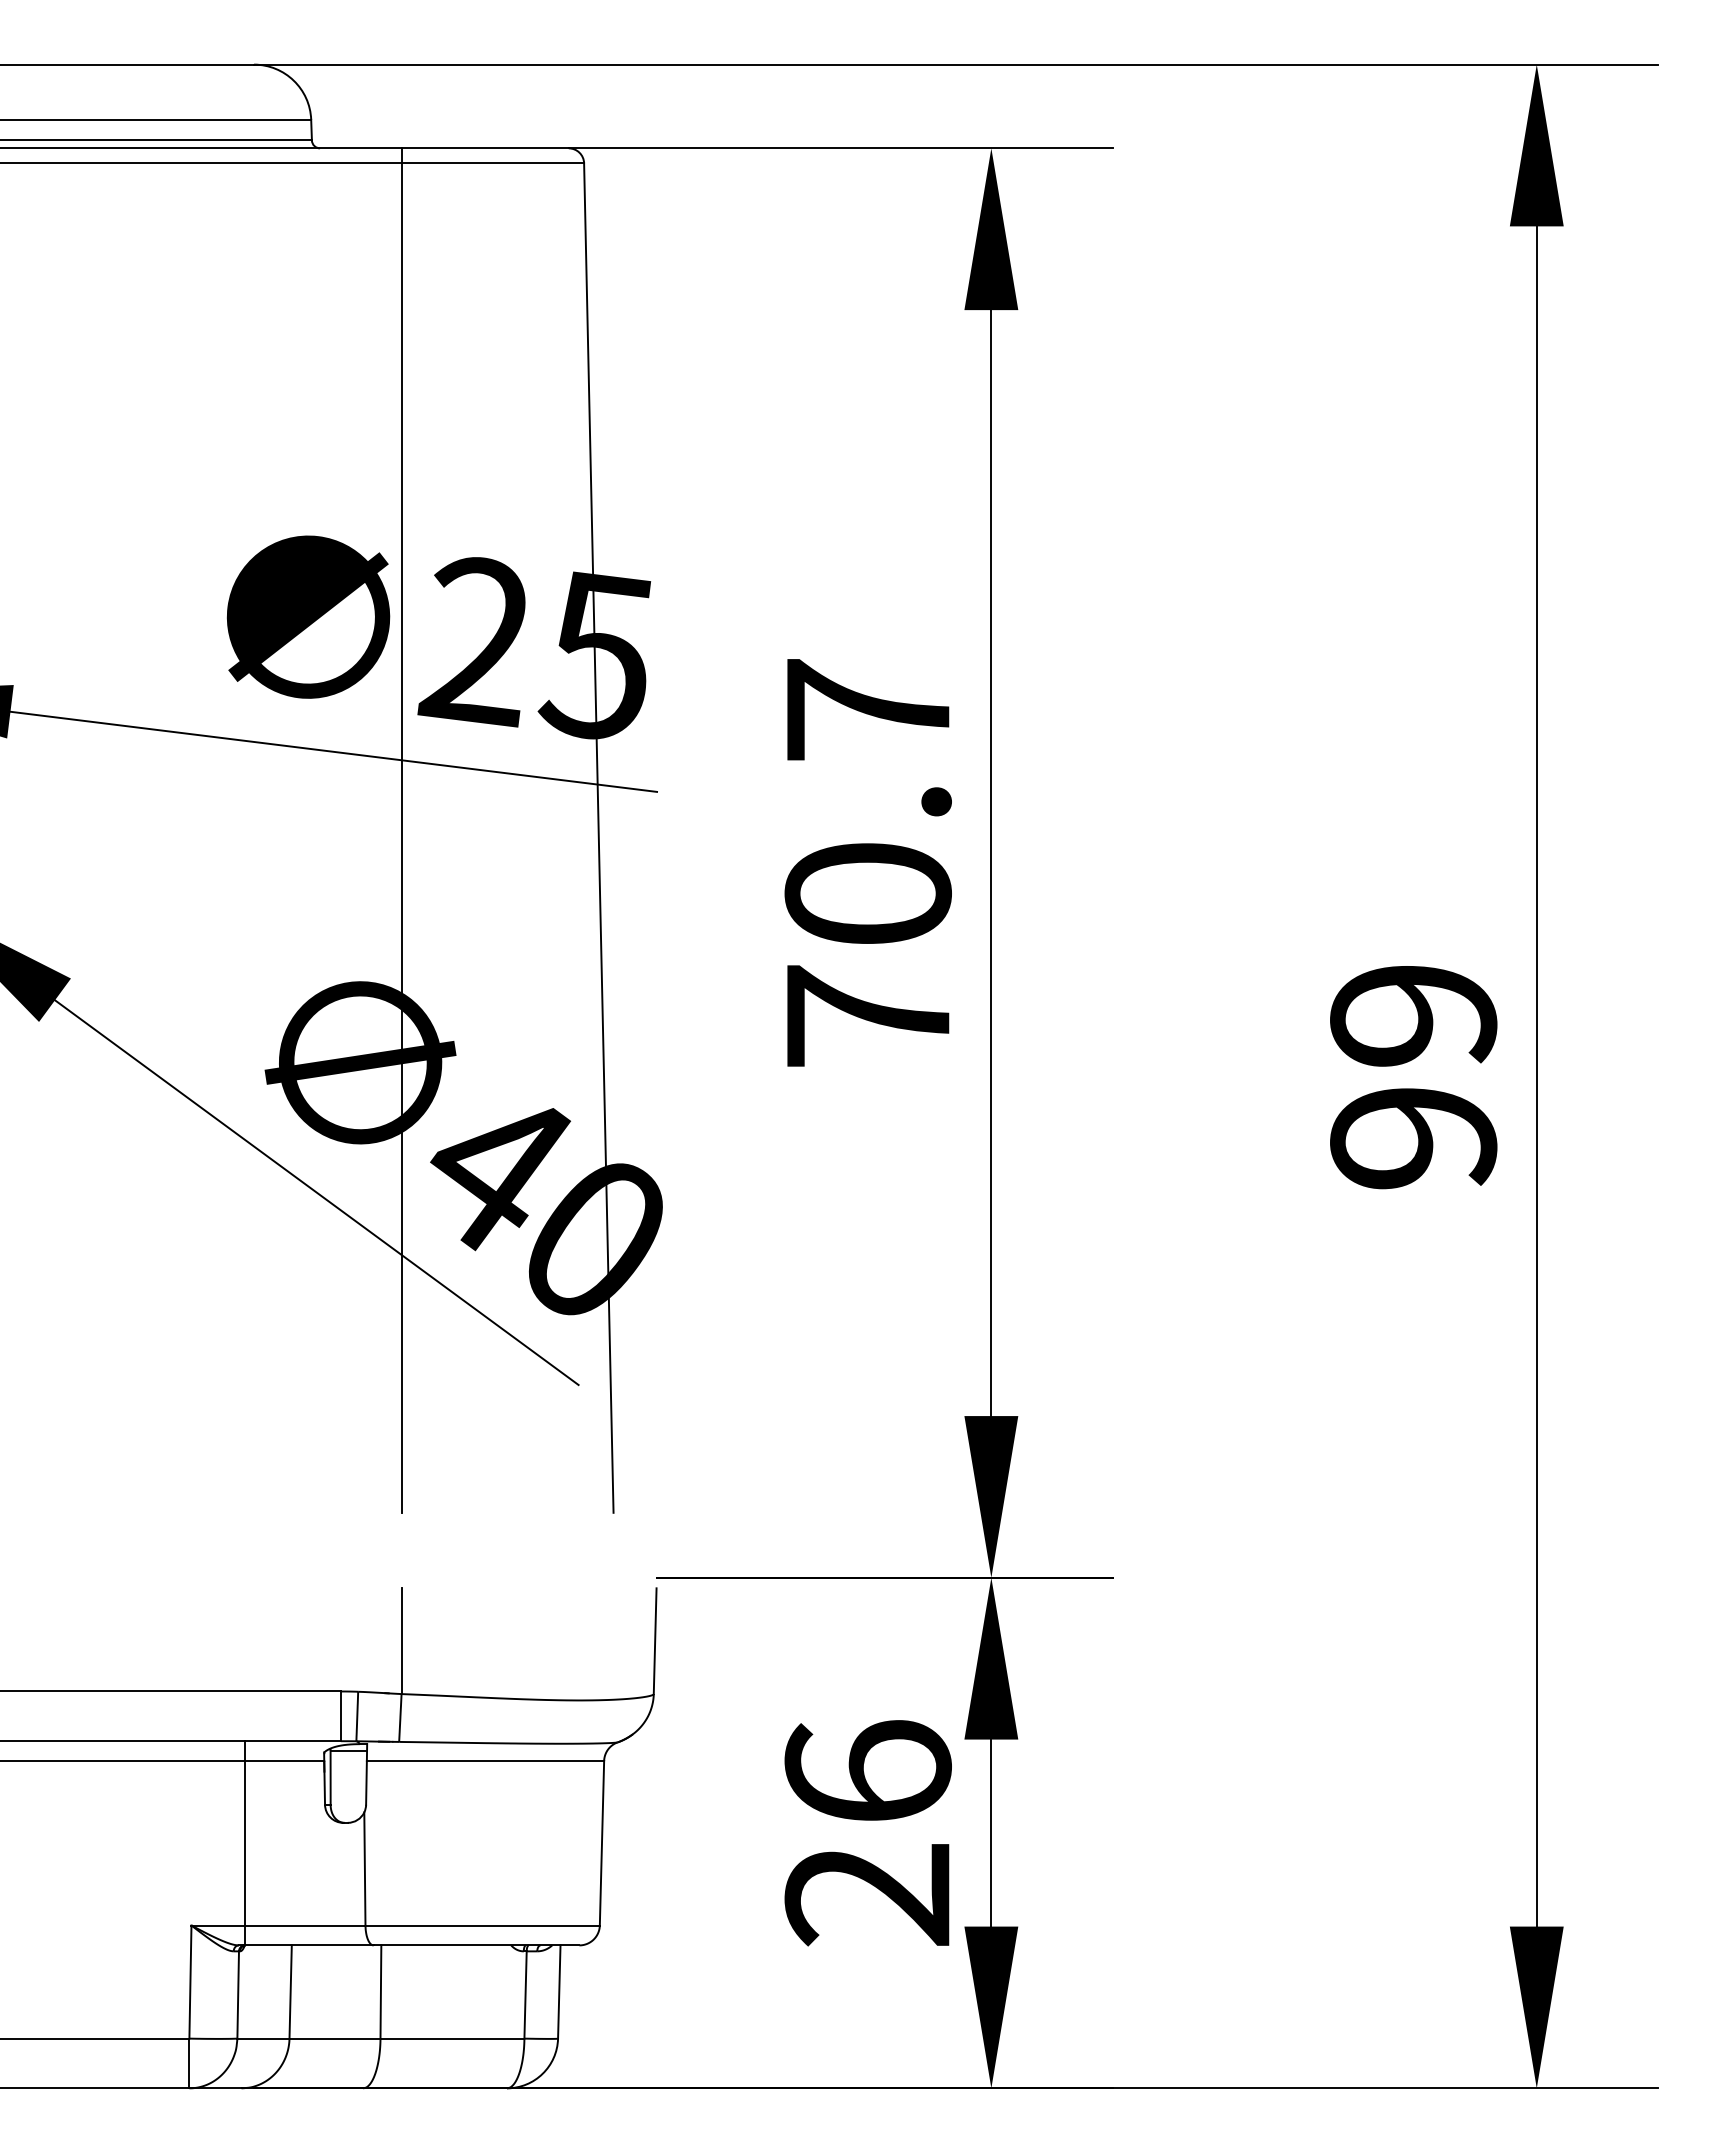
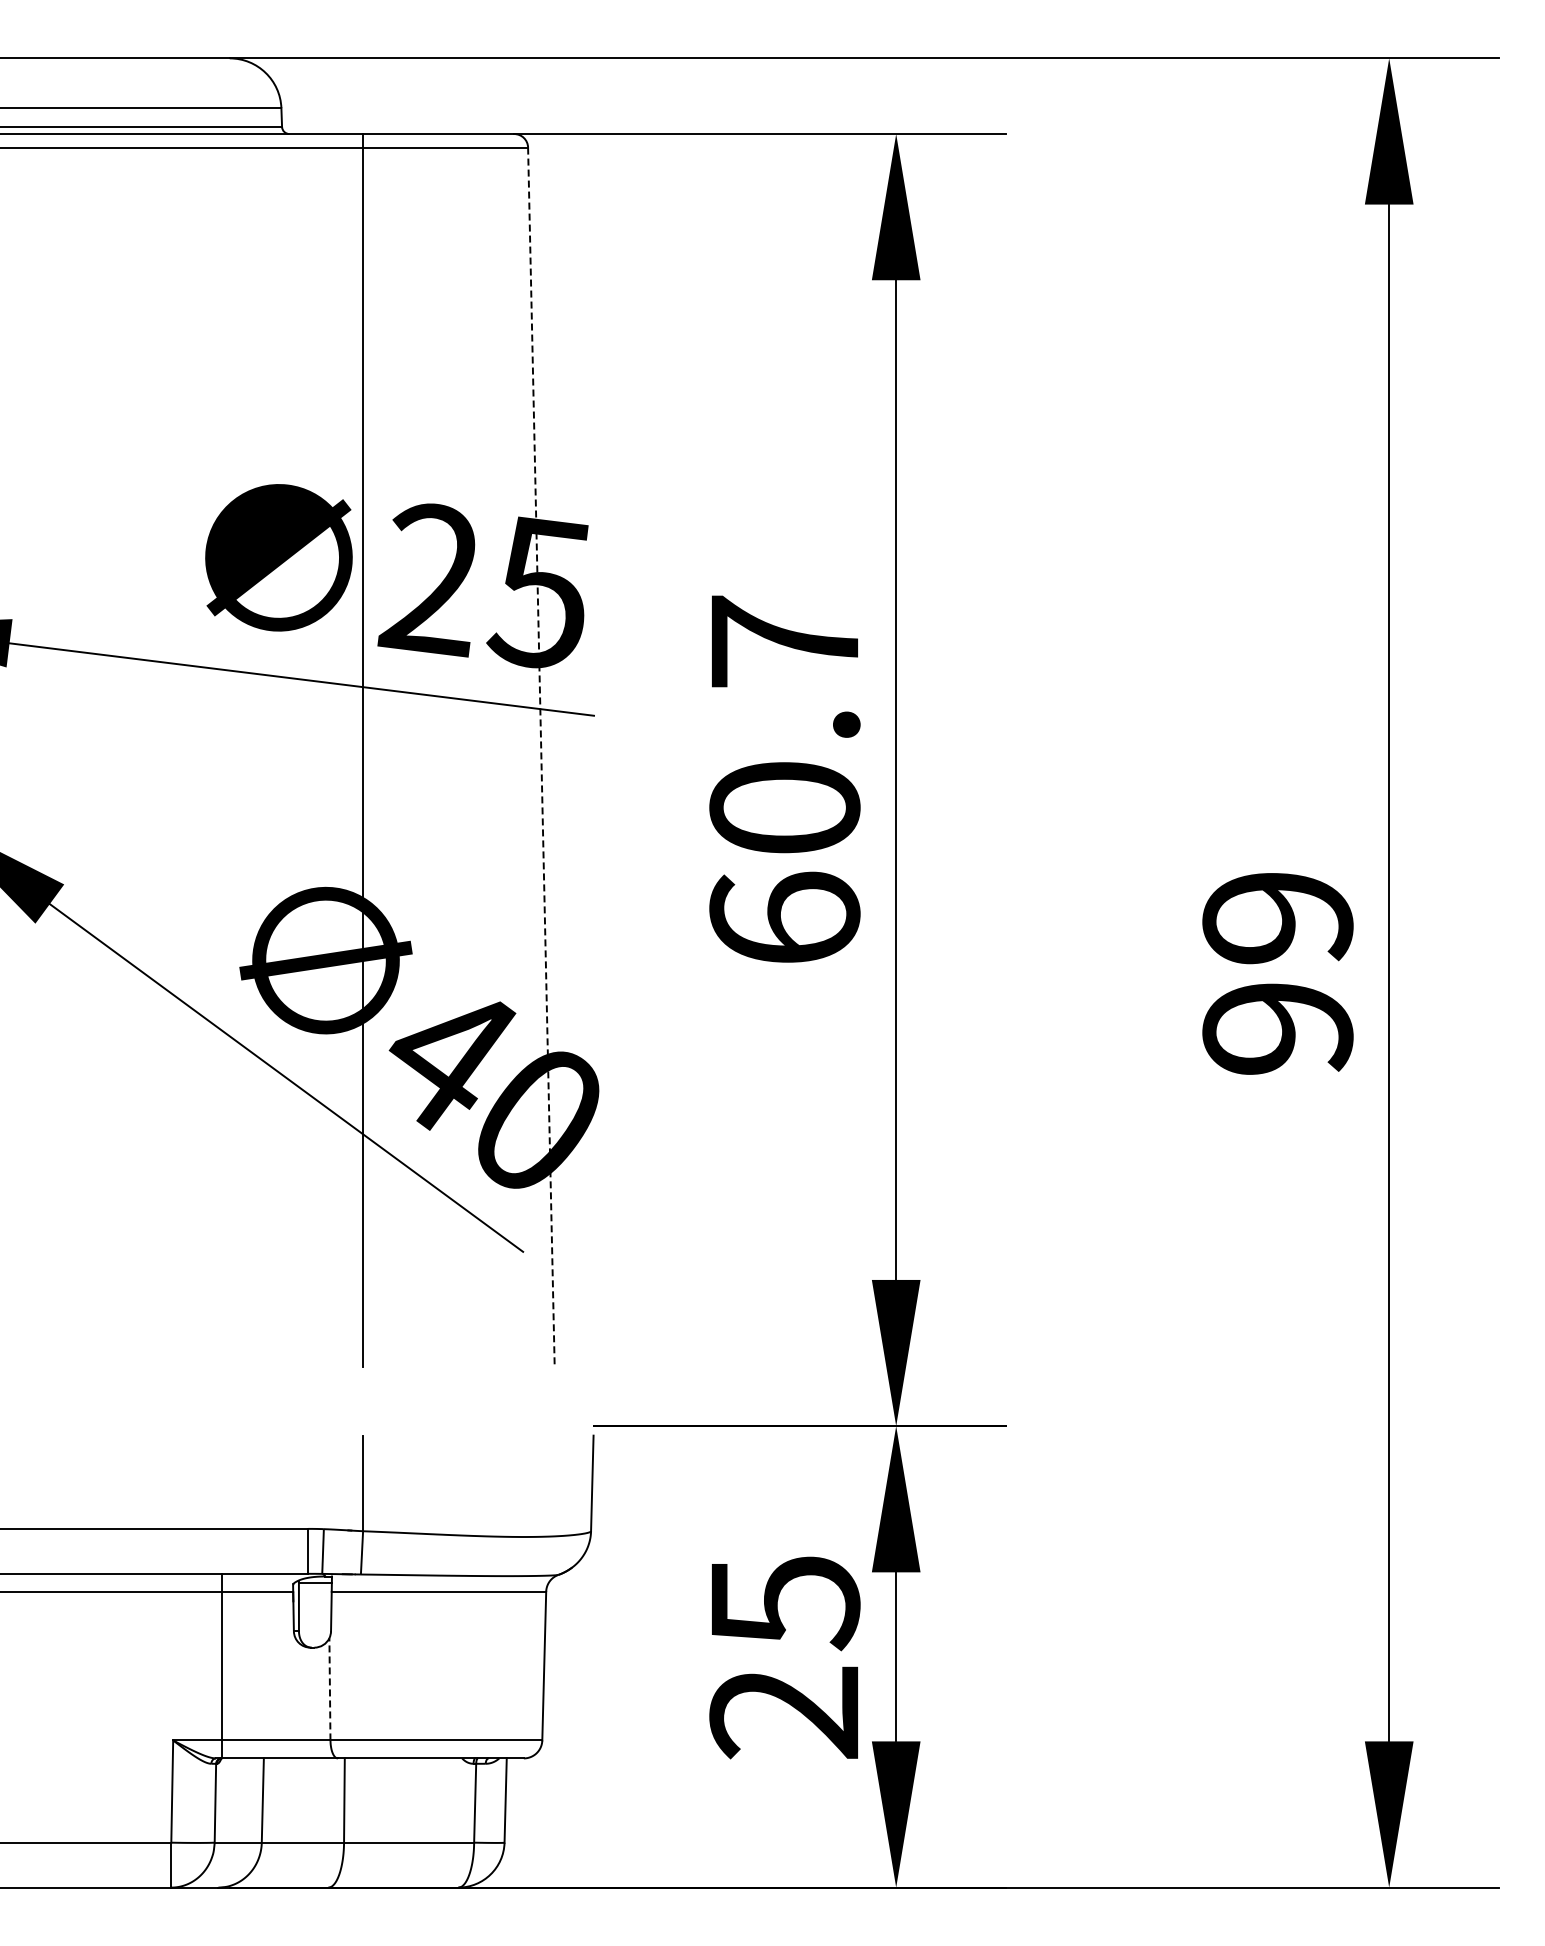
line: (598, 839) -> (541, 758), solid -> dashed
text: (867, 1015) -> (784, 917), 70.7 -> 60.7
text: (867, 1772) -> (784, 1602), 26 -> 25
line: (364, 1868) -> (329, 1688), solid -> dashed

